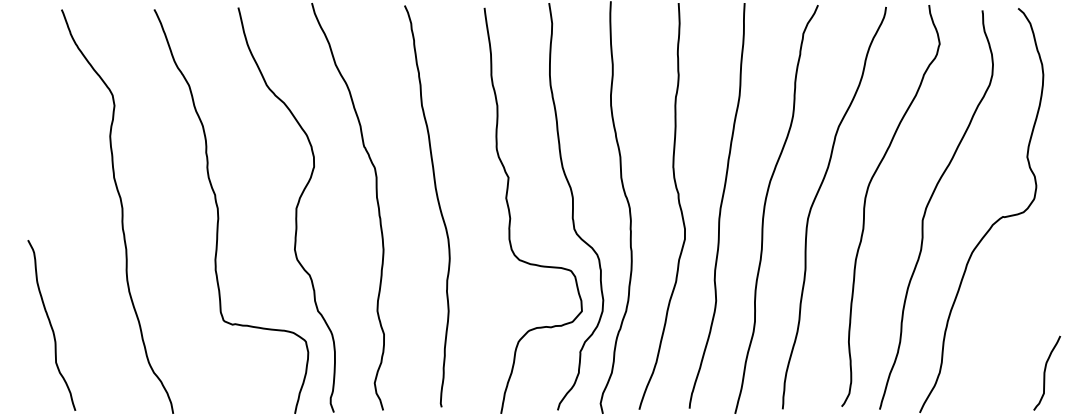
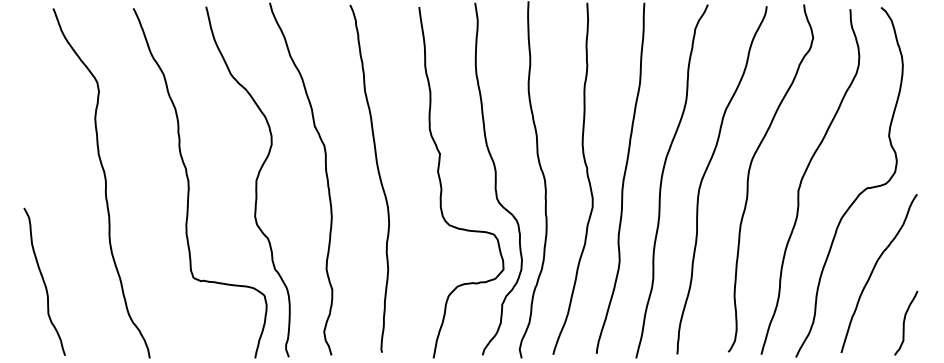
curve: (1009, 313) -> (873, 271), added

